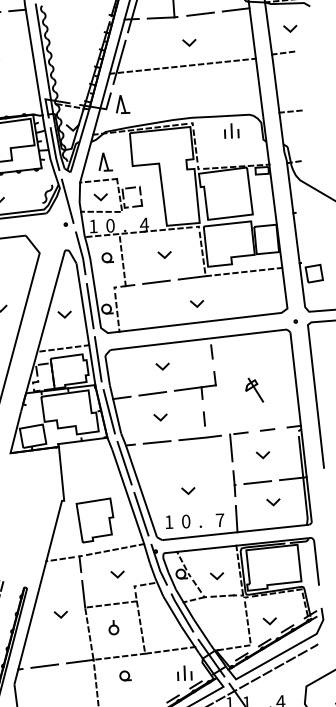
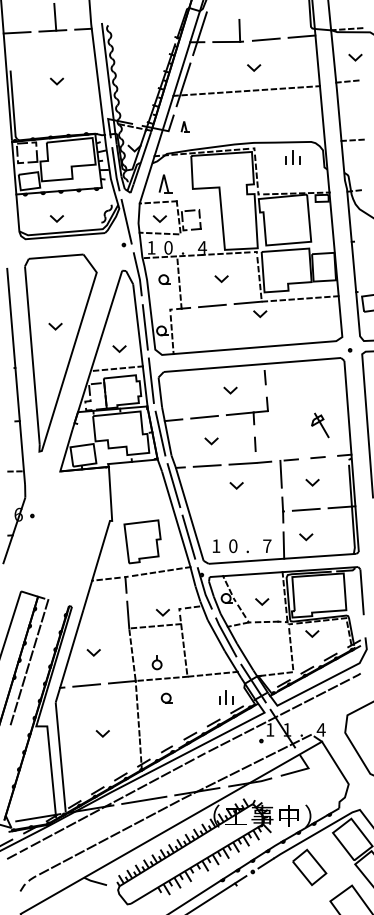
part: (123, 103) -> (185, 126), size x0.6
line: (198, 304) -> (261, 314), moved
line: (63, 315) -> (118, 349), moved
line: (161, 367) -> (229, 391), moved
part: (254, 390) -> (320, 425), moved
line: (187, 491) -> (235, 486), moved
line: (274, 502) -> (307, 537), moved
line: (116, 574) -> (161, 612), moved
line: (59, 615) -> (92, 653), moved
line: (269, 621) -> (311, 634), moved
part: (113, 627) -> (156, 662), moved

